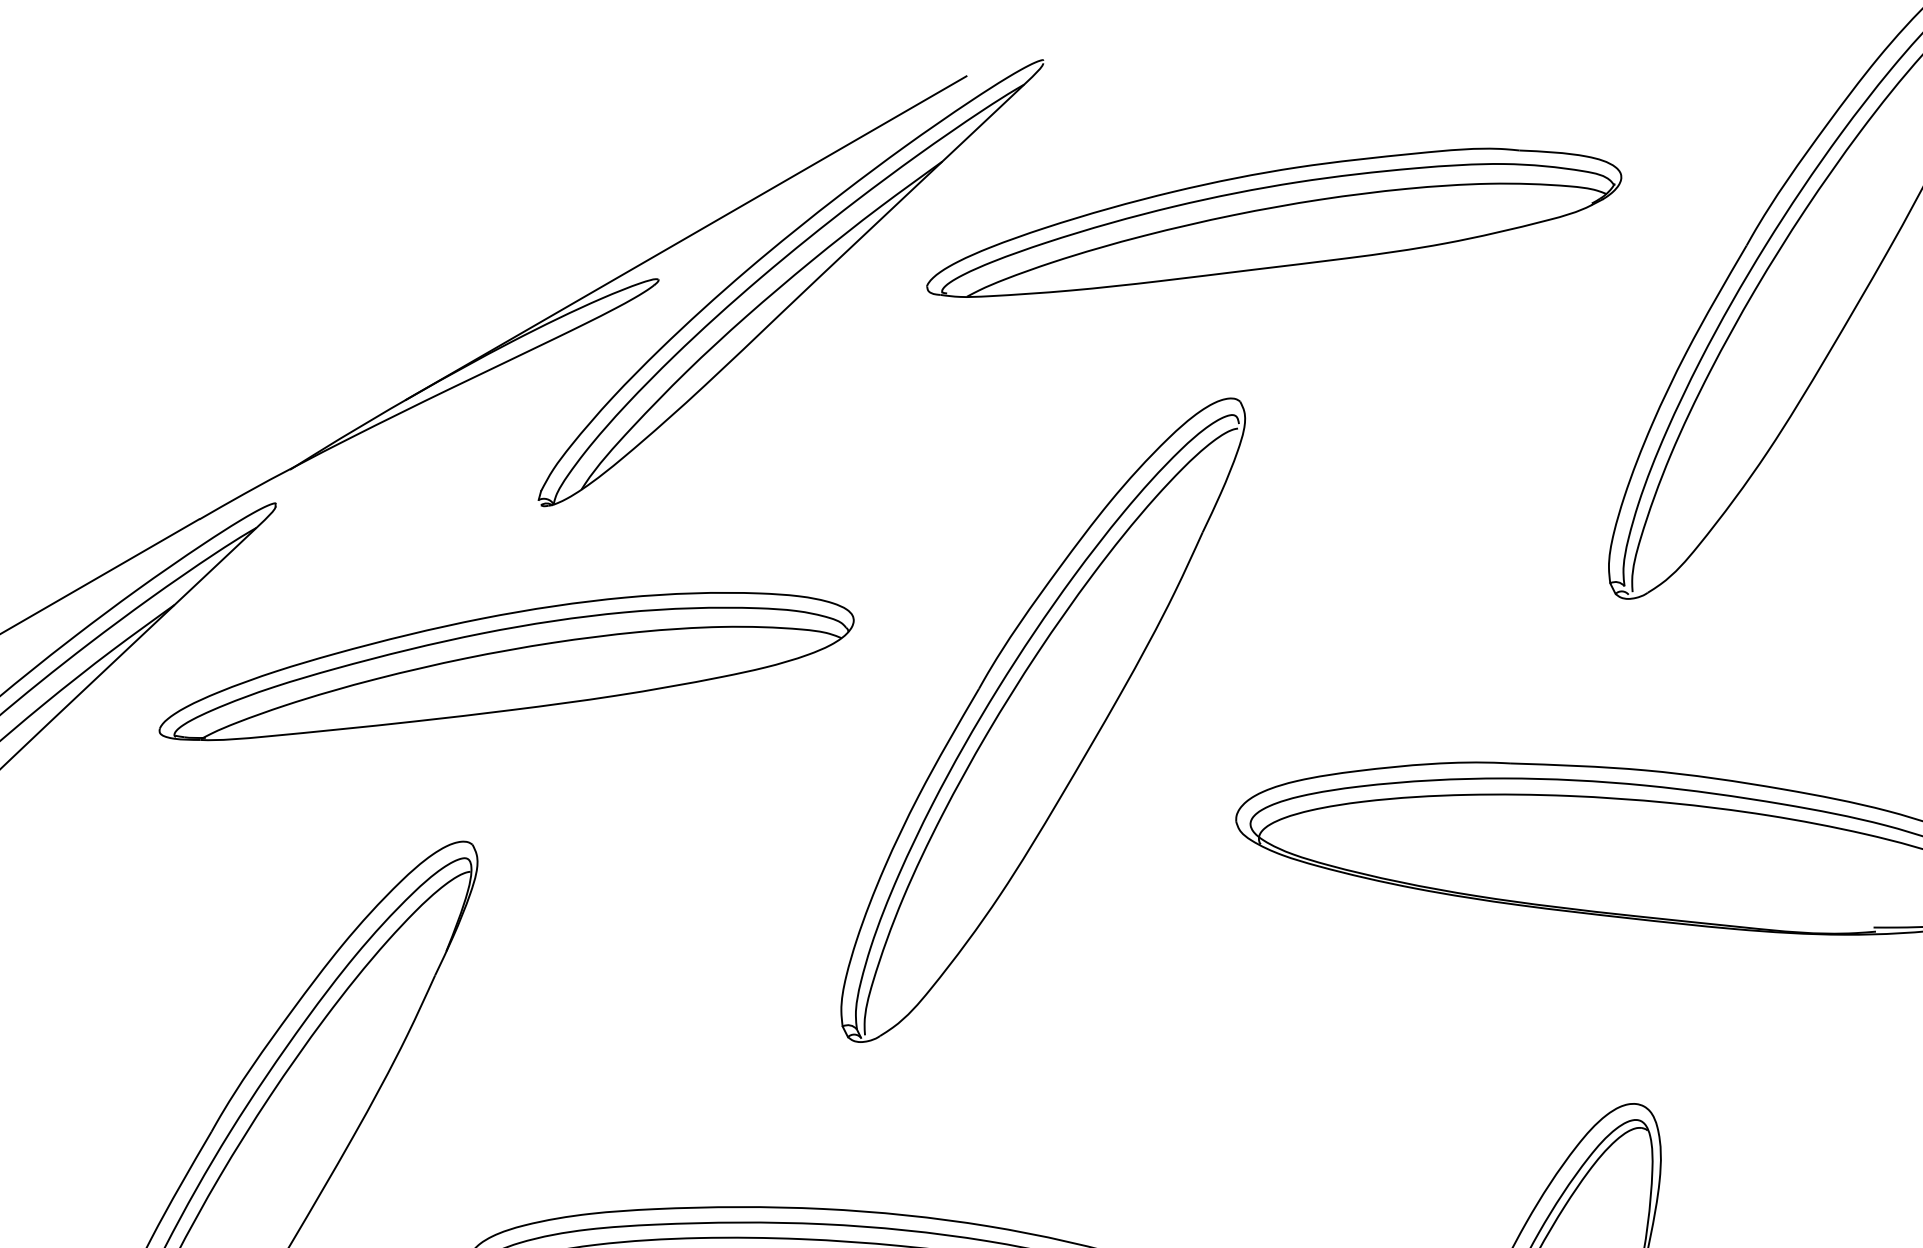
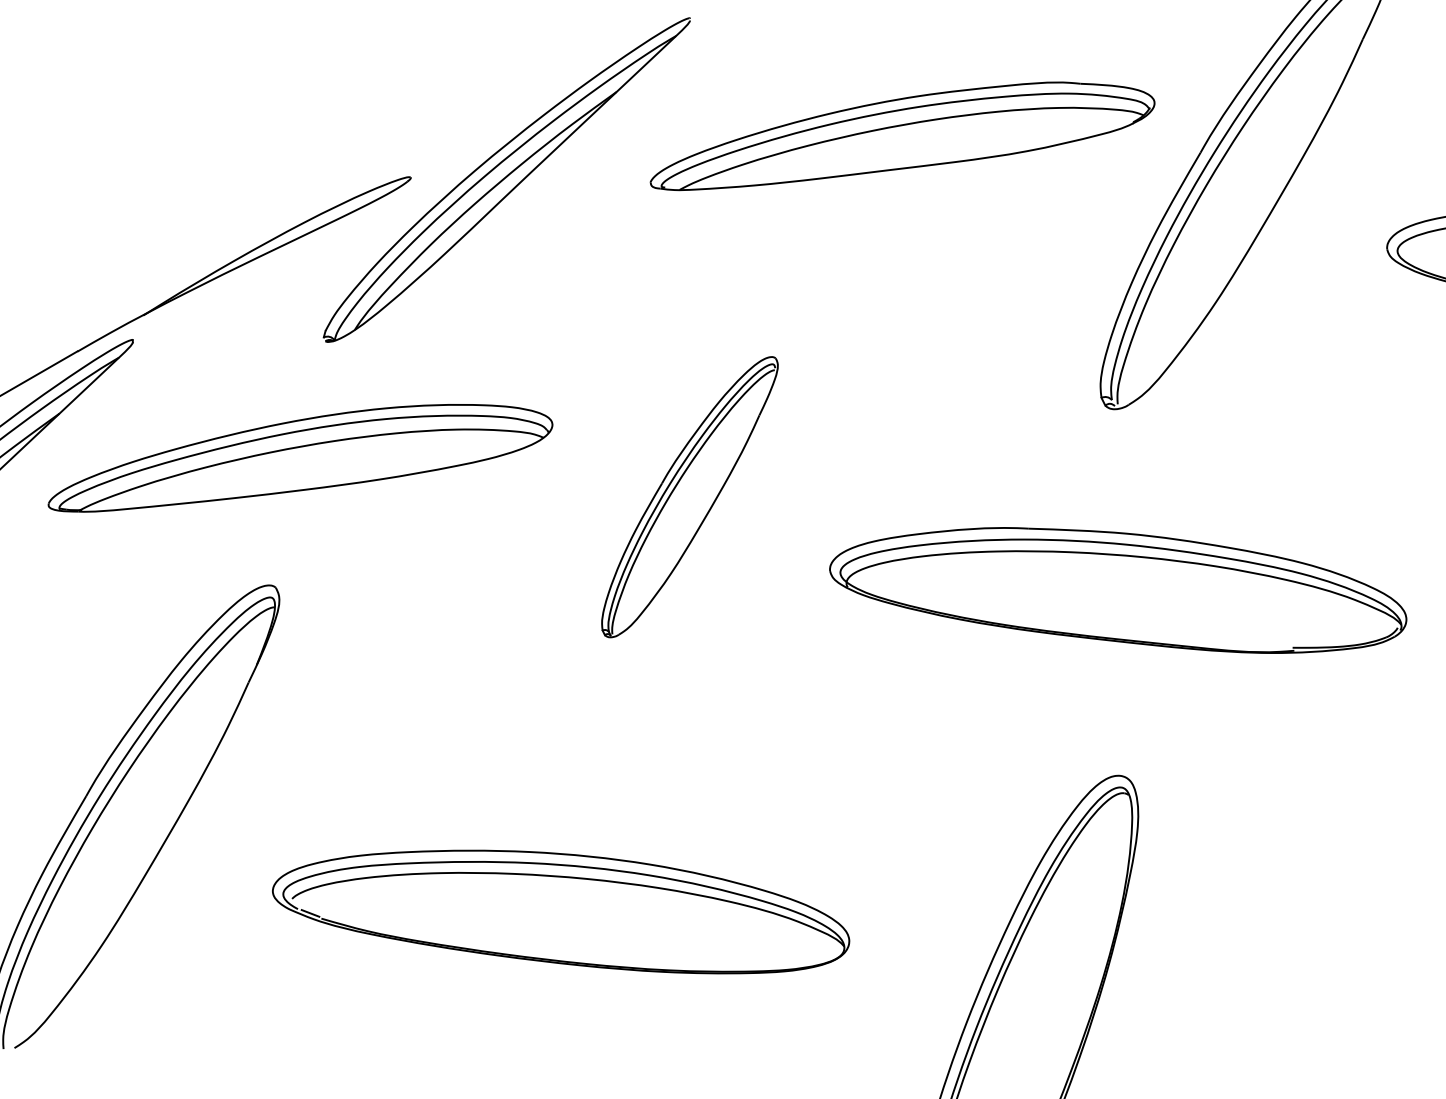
part: (1274, 223) -> (902, 136), moved
line: (685, 236) -> (430, 146), removed
part: (1042, 719) -> (689, 496), size x0.6

